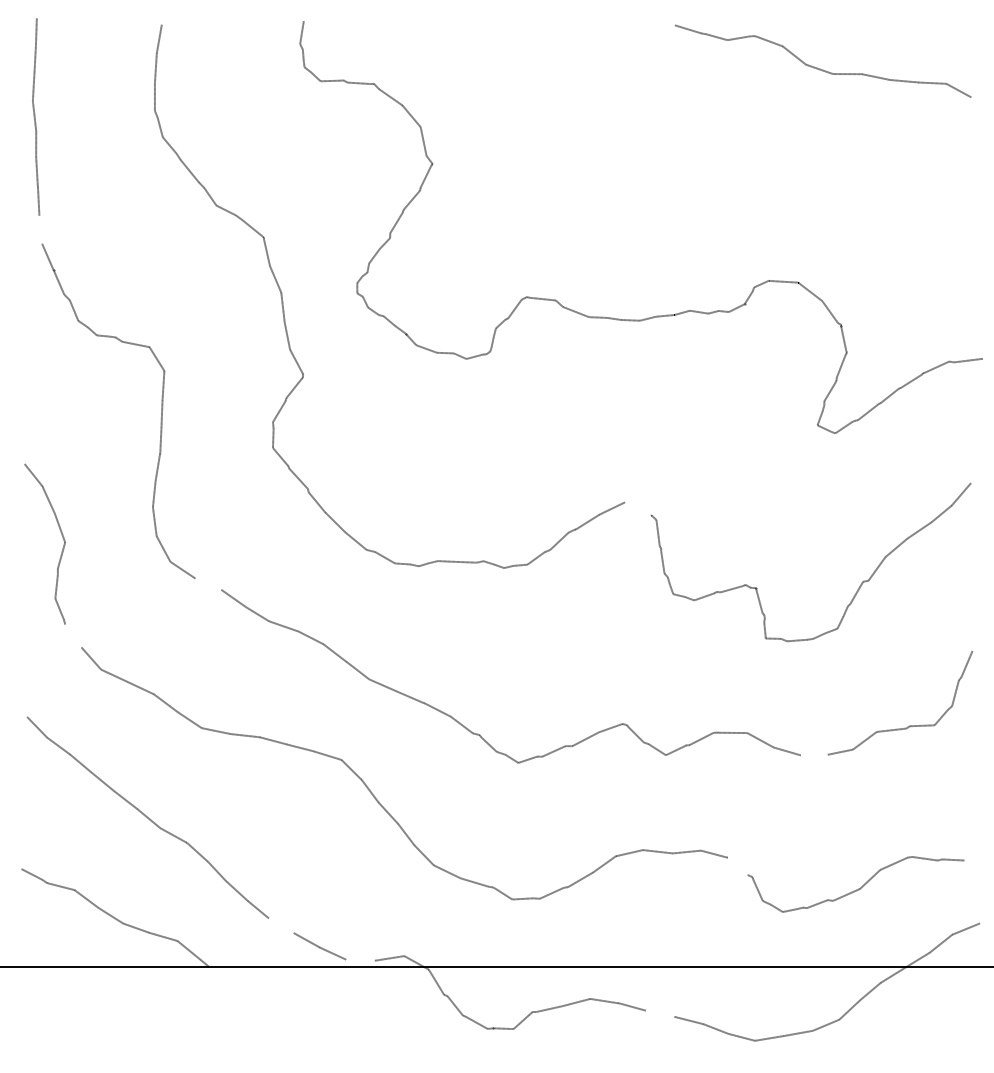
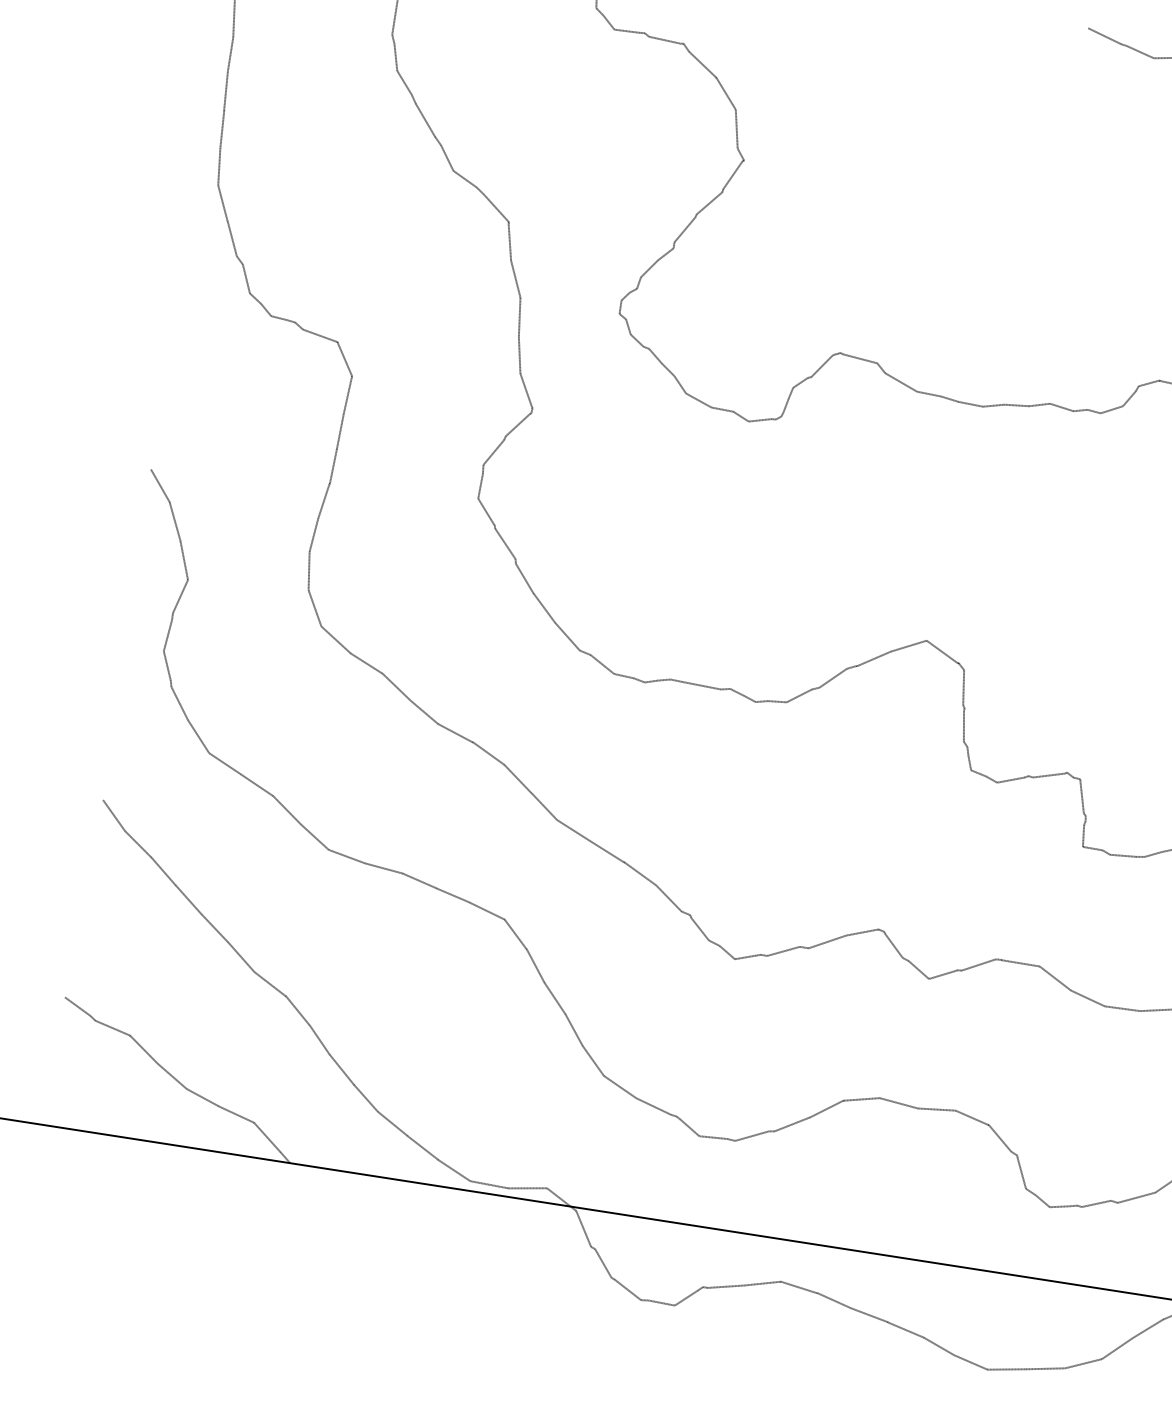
line: (40, 229) -> (218, 166), added
line: (638, 508) -> (943, 651), added
line: (208, 583) -> (366, 662), added
line: (73, 635) -> (180, 703), added
line: (813, 754) -> (1121, 1007), added
line: (737, 865) -> (1000, 1137), added
line: (280, 925) -> (391, 1123), added
line: (360, 959) -> (489, 1183), added
line: (659, 1013) -> (868, 1314), added

